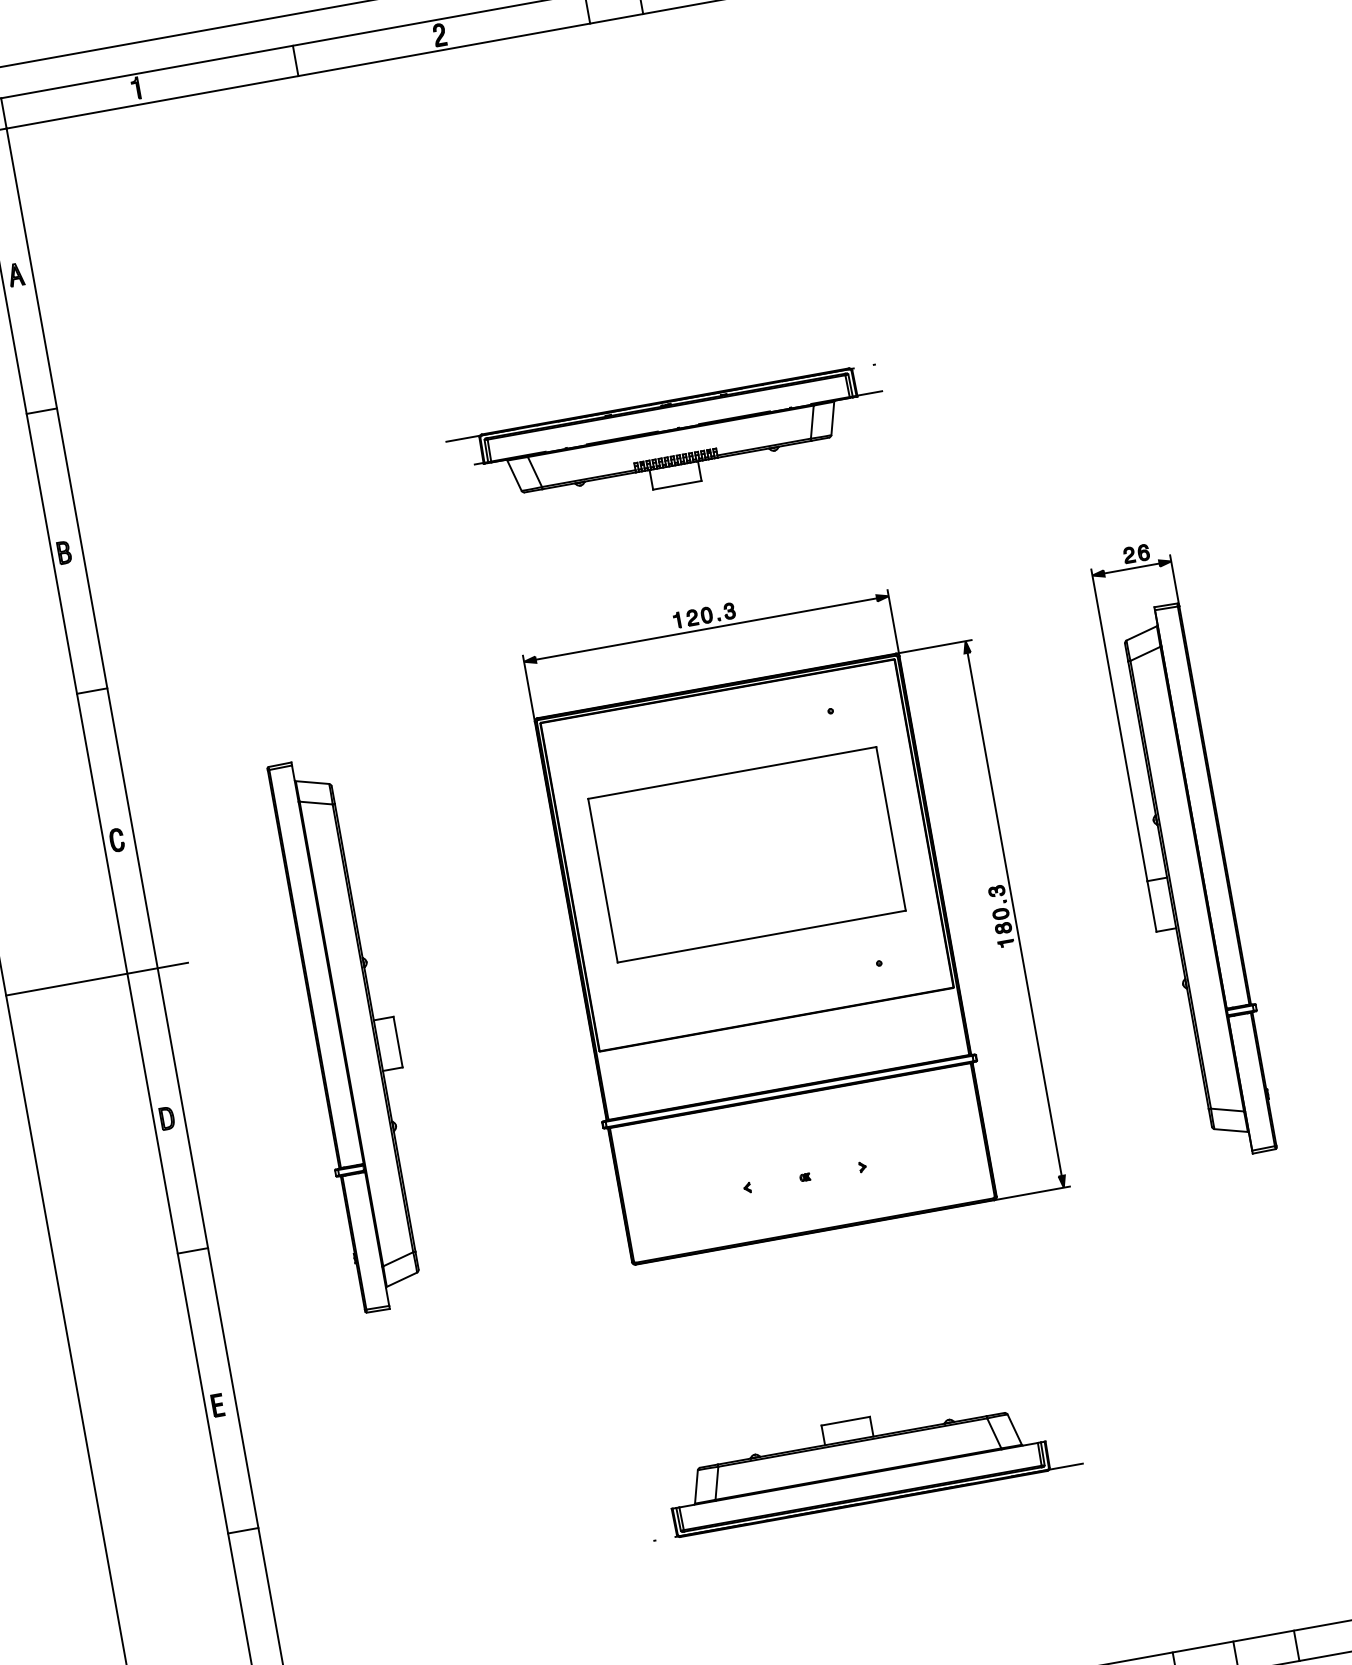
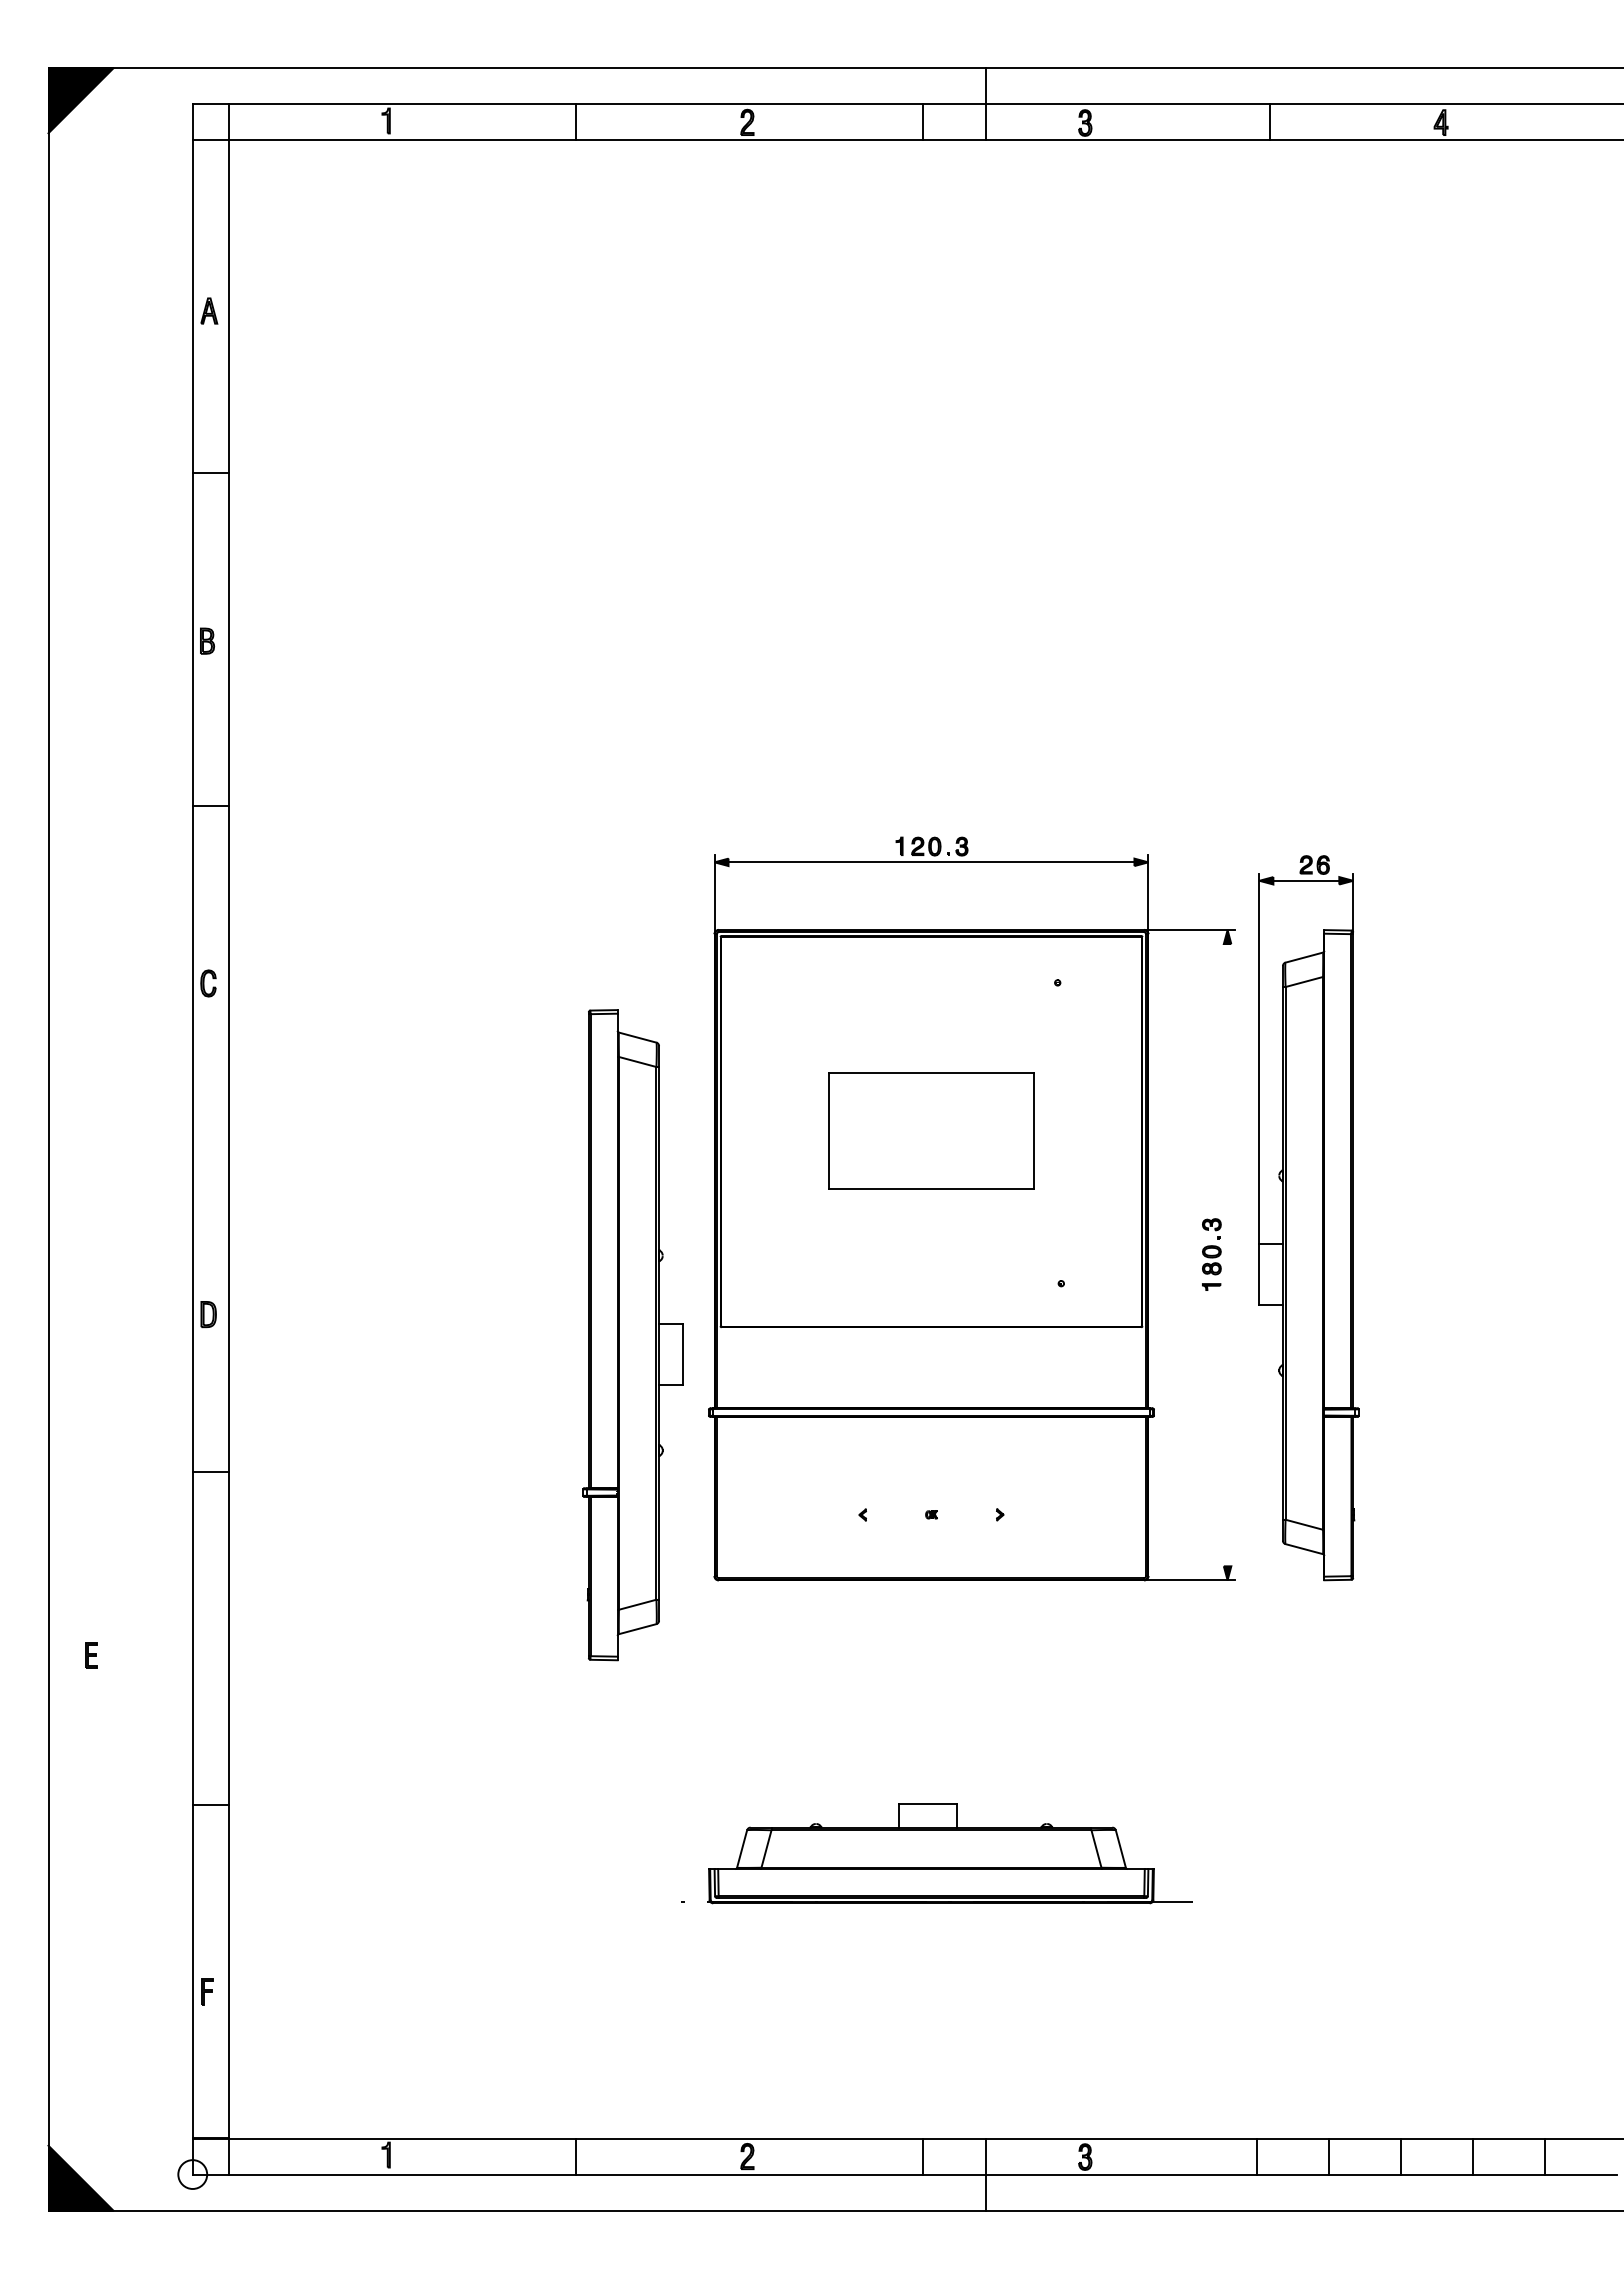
part: (668, 443) -> (926, 640), removed
part: (1184, 852) -> (1308, 1218), moved
part: (746, 854) -> (931, 1130), size x0.6
line: (1014, 914) -> (1227, 1255), removed
line: (96, 979) -> (156, 1139), removed
part: (353, 1033) -> (632, 1335), moved
part: (217, 1405) -> (91, 1655), moved

